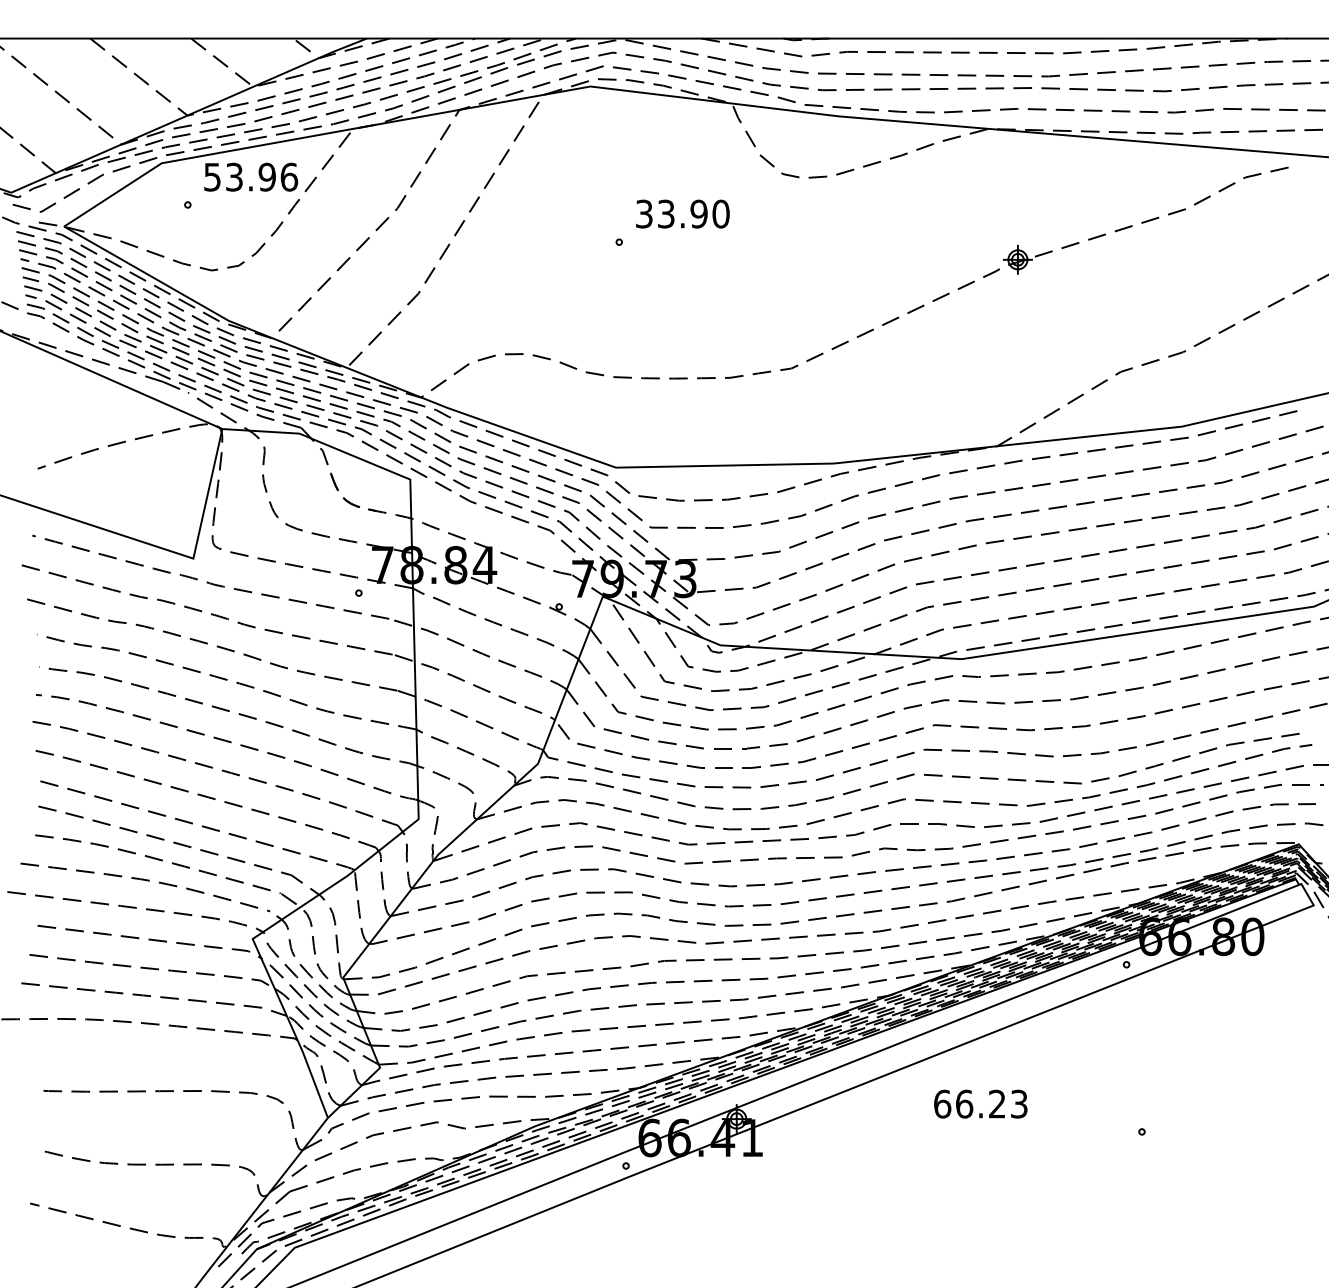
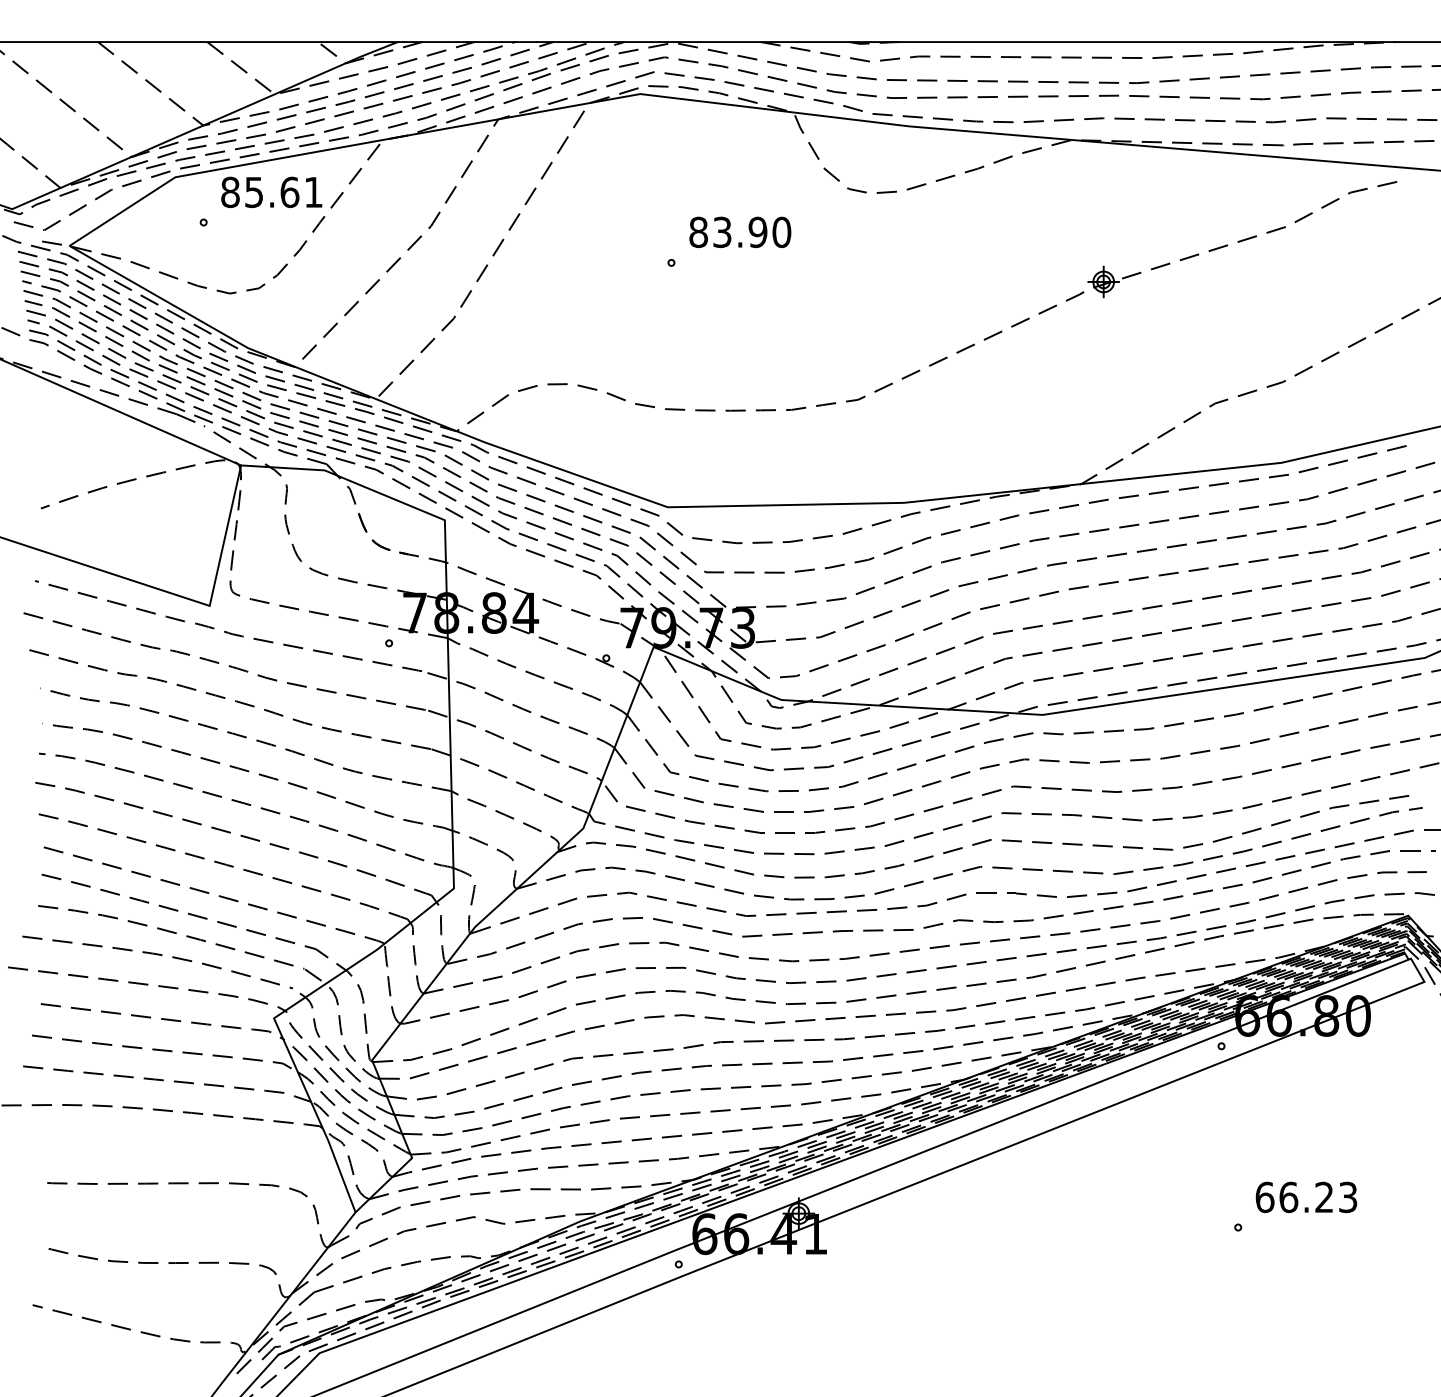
text: (251, 177) -> (272, 192), 53.96 -> 85.61
text: (644, 214) -> (698, 232), 33.90 -> 83.90
text: (980, 1104) -> (1306, 1197), moved

